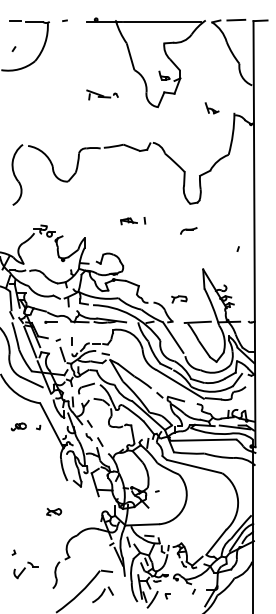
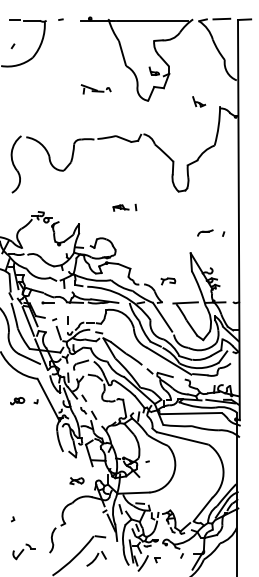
part: (188, 230) -> (205, 232), moved
part: (54, 511) -> (77, 480), moved
part: (25, 570) -> (23, 551), moved

